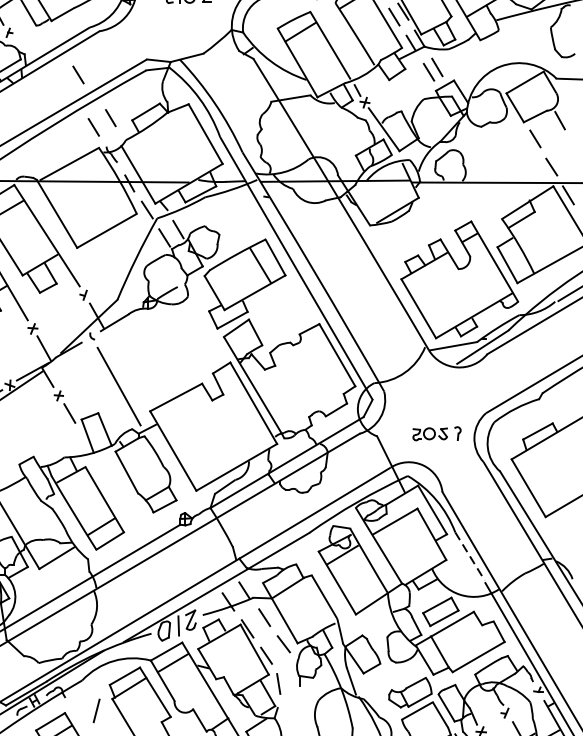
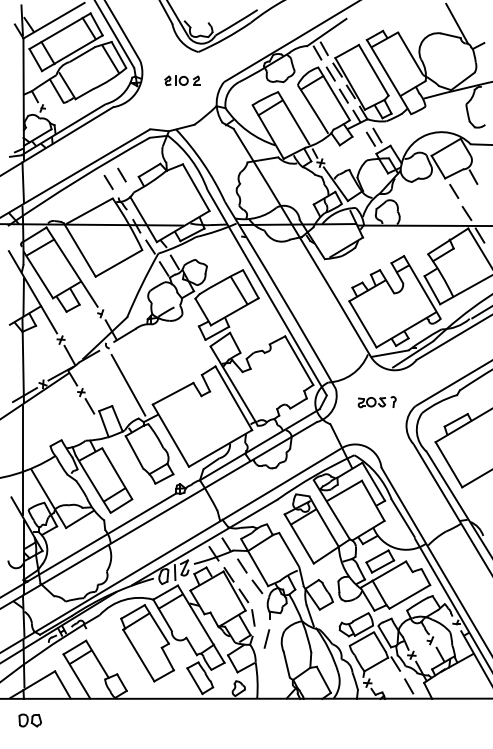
line: (78, 73) -> (96, 140), removed
part: (436, 434) -> (376, 402), moved
line: (470, 556) -> (403, 518), dashed -> solid
line: (96, 710) -> (266, 638), moved

